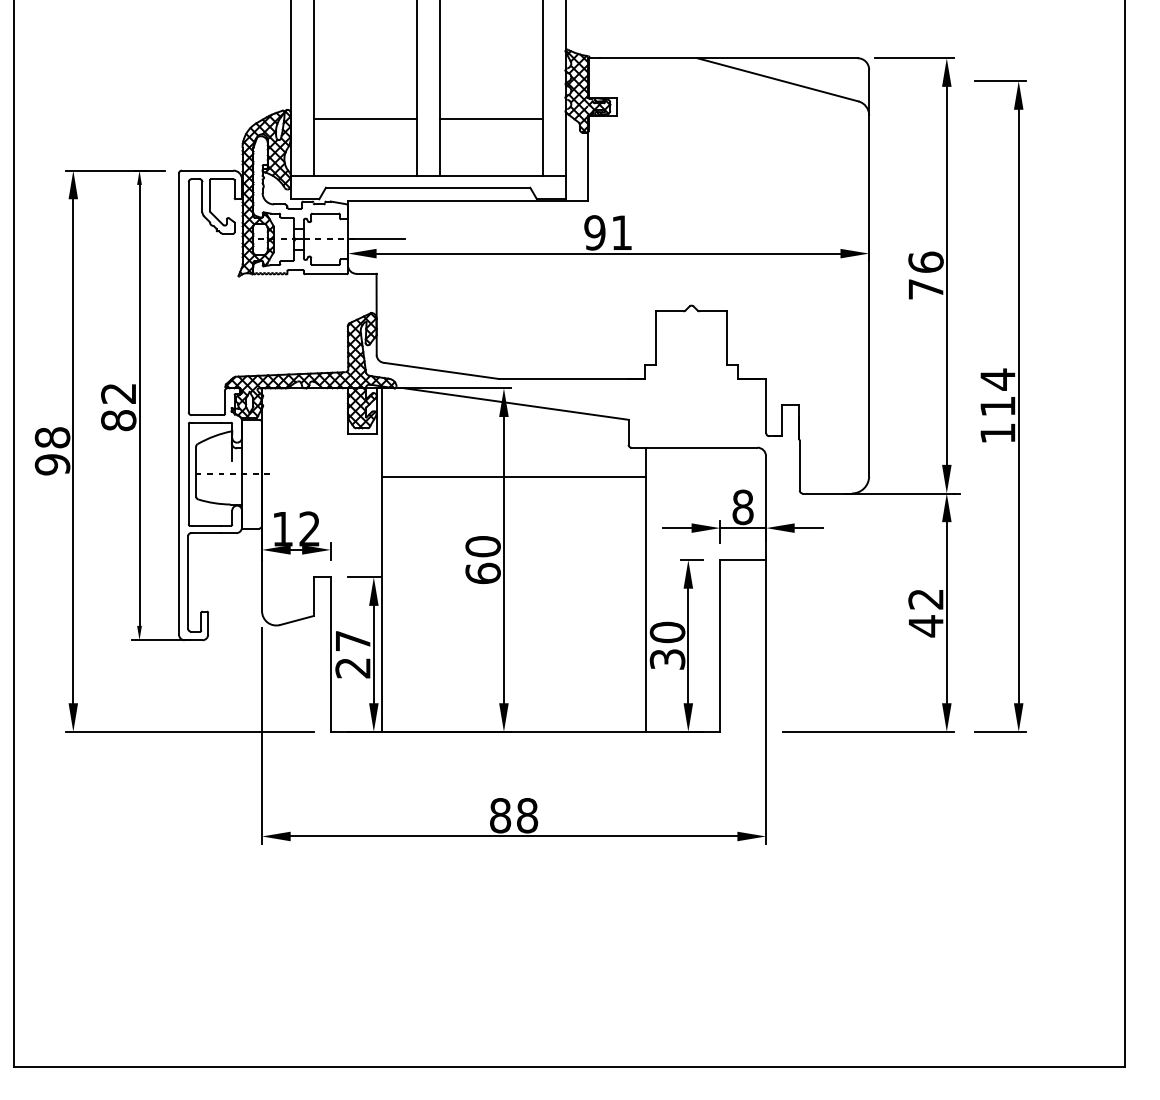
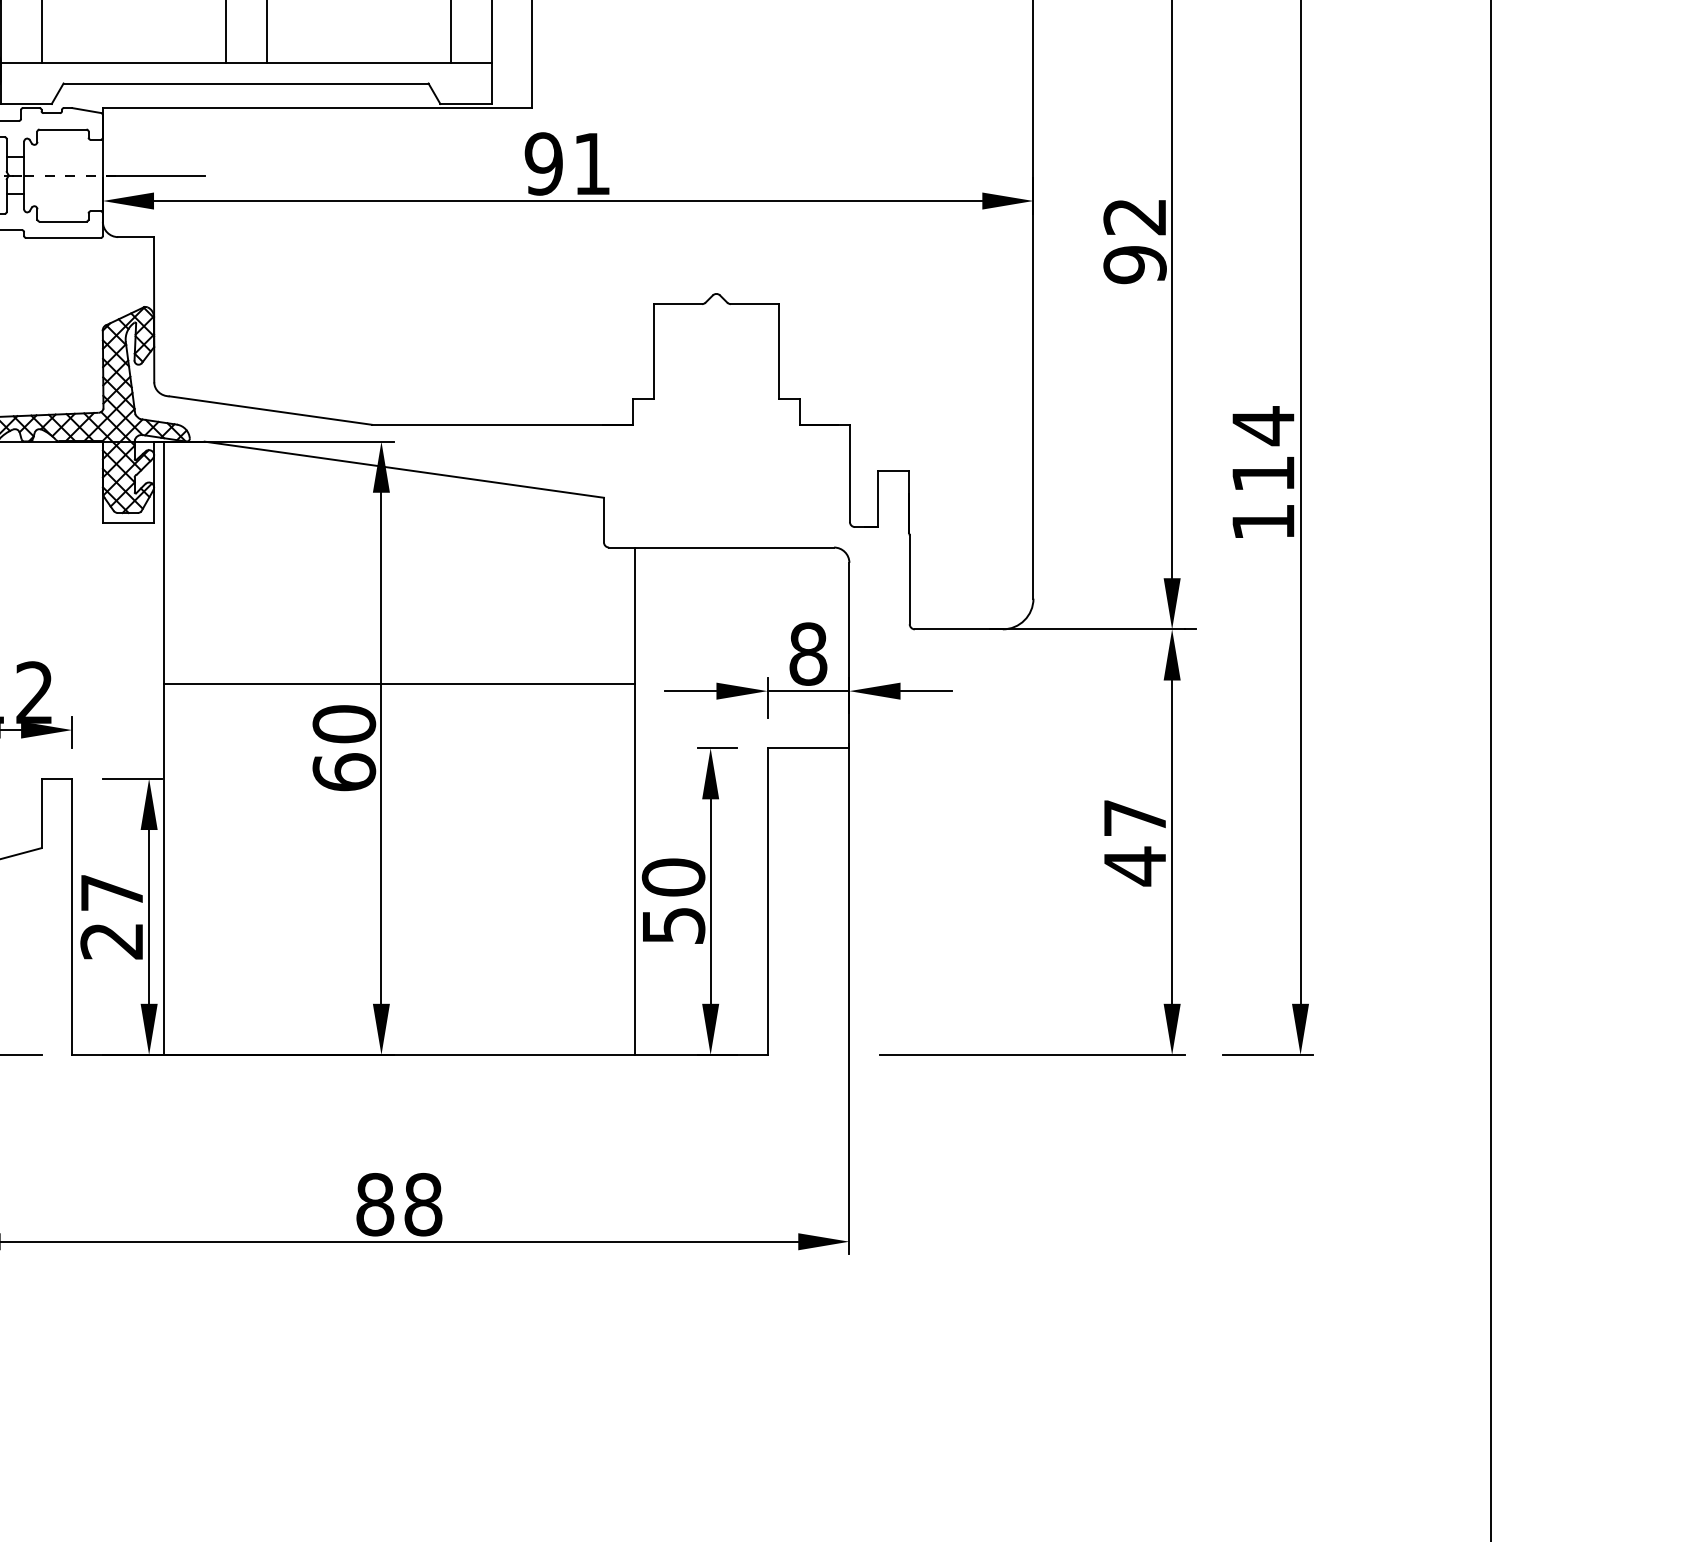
text: (925, 275) -> (1134, 240), 76 -> 92
line: (513, 476) -> (398, 682), moved
text: (925, 599) -> (1134, 818), 42 -> 47
text: (666, 658) -> (671, 923), 30 -> 50

